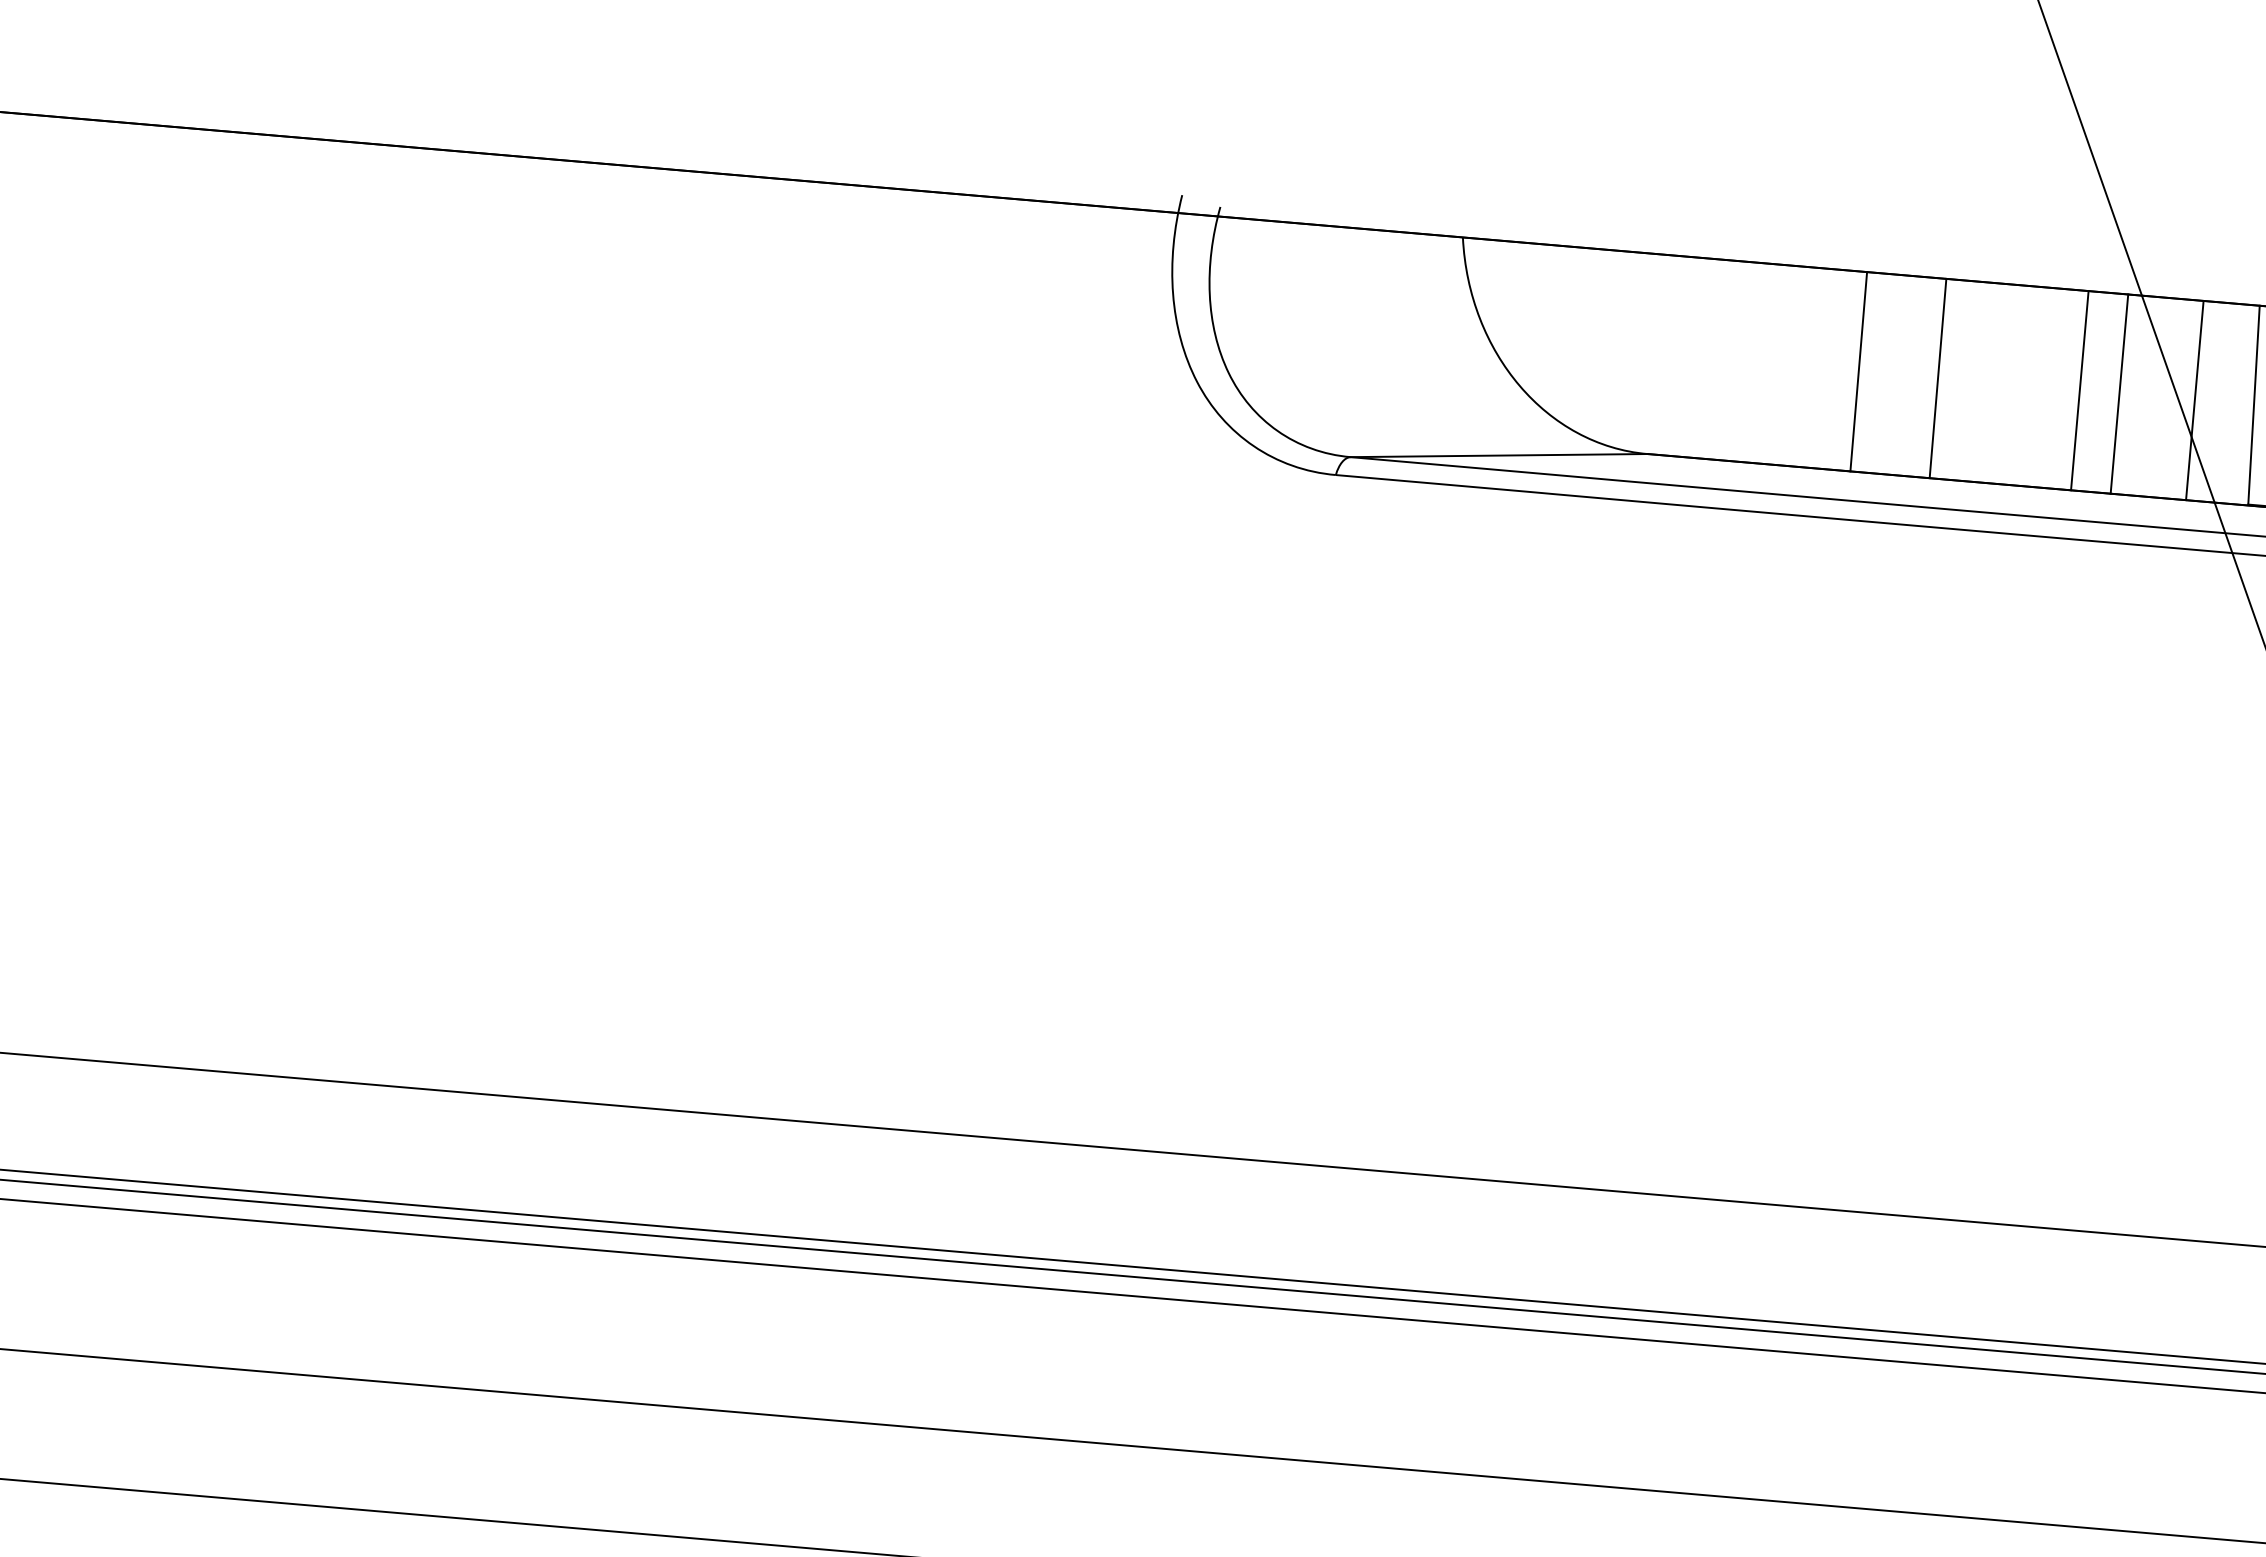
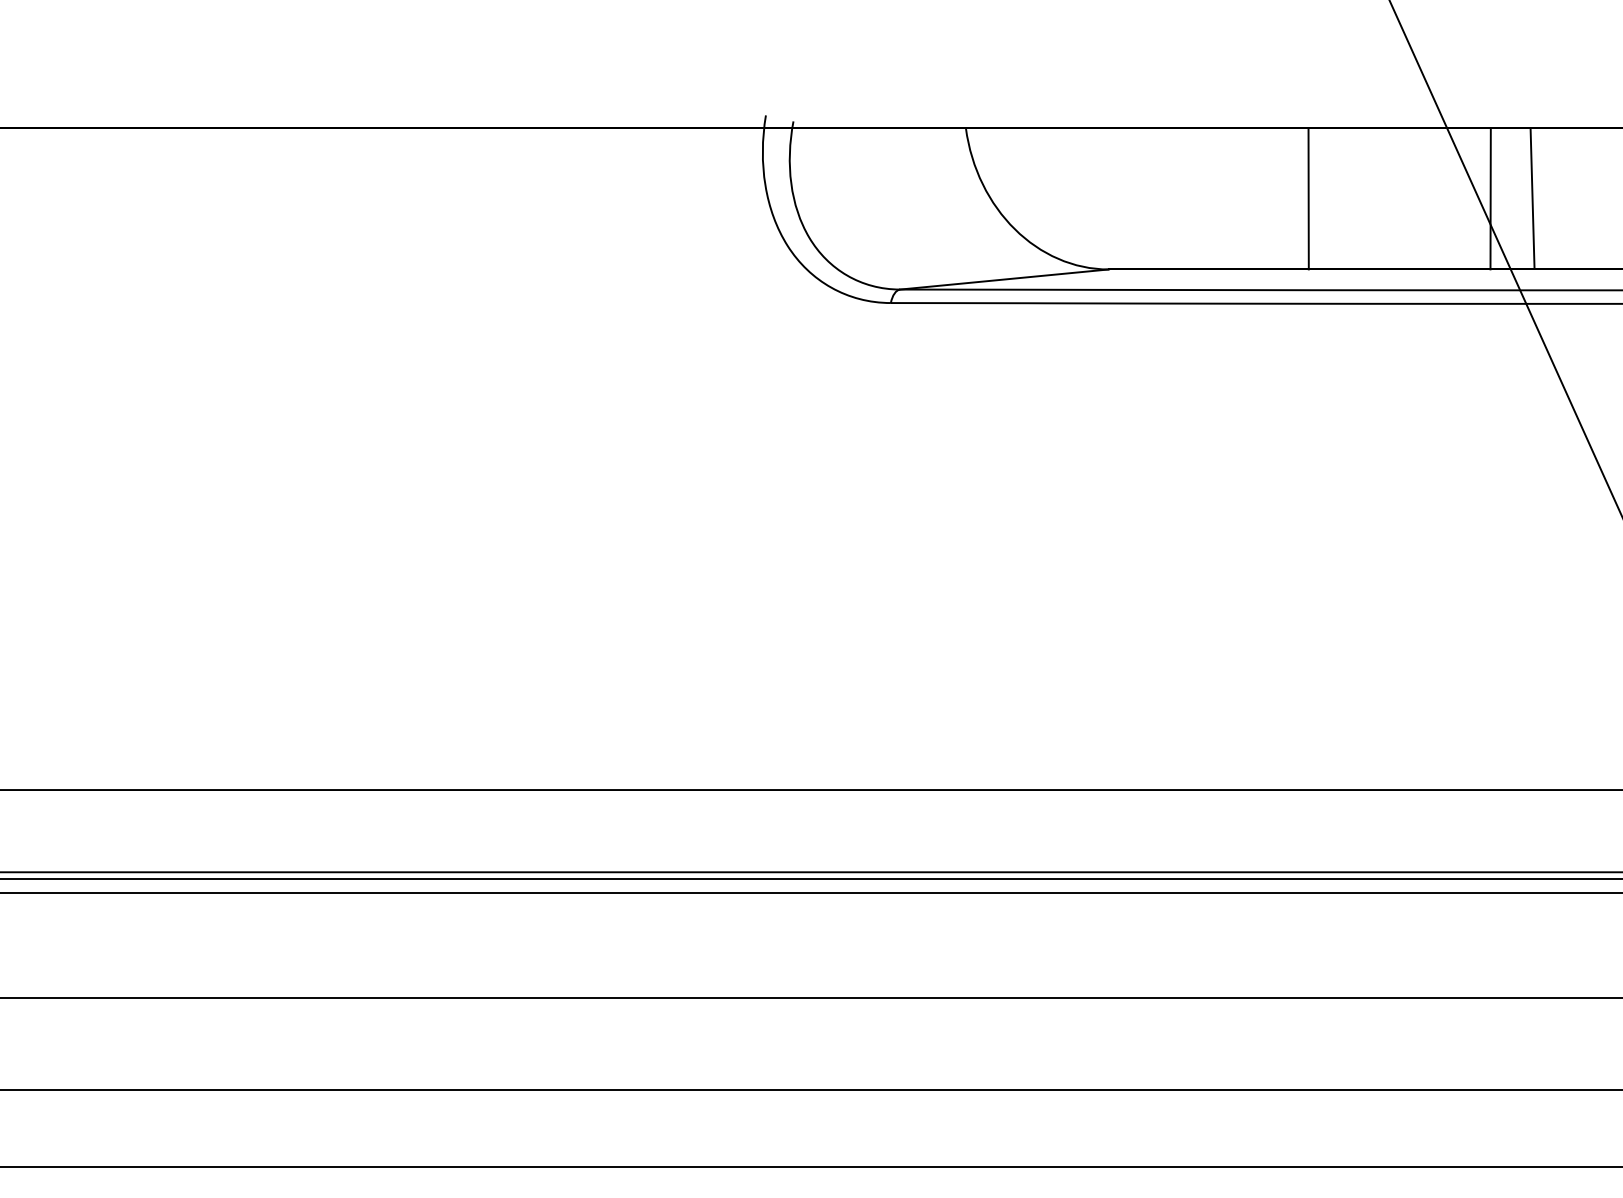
line: (1858, 371) -> (1252, 198), removed
line: (2078, 390) -> (1408, 198), removed
line: (2119, 393) -> (1437, 198), removed

